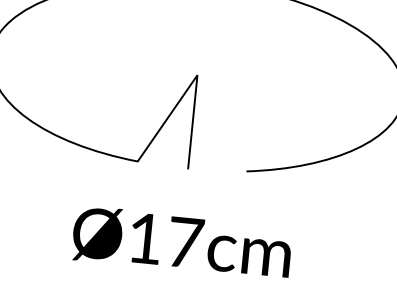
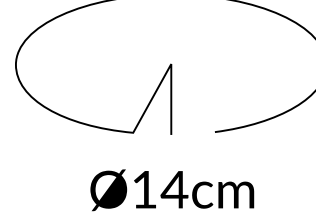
text: (185, 242) -> (174, 189), Ø17cm -> Ø14cm

